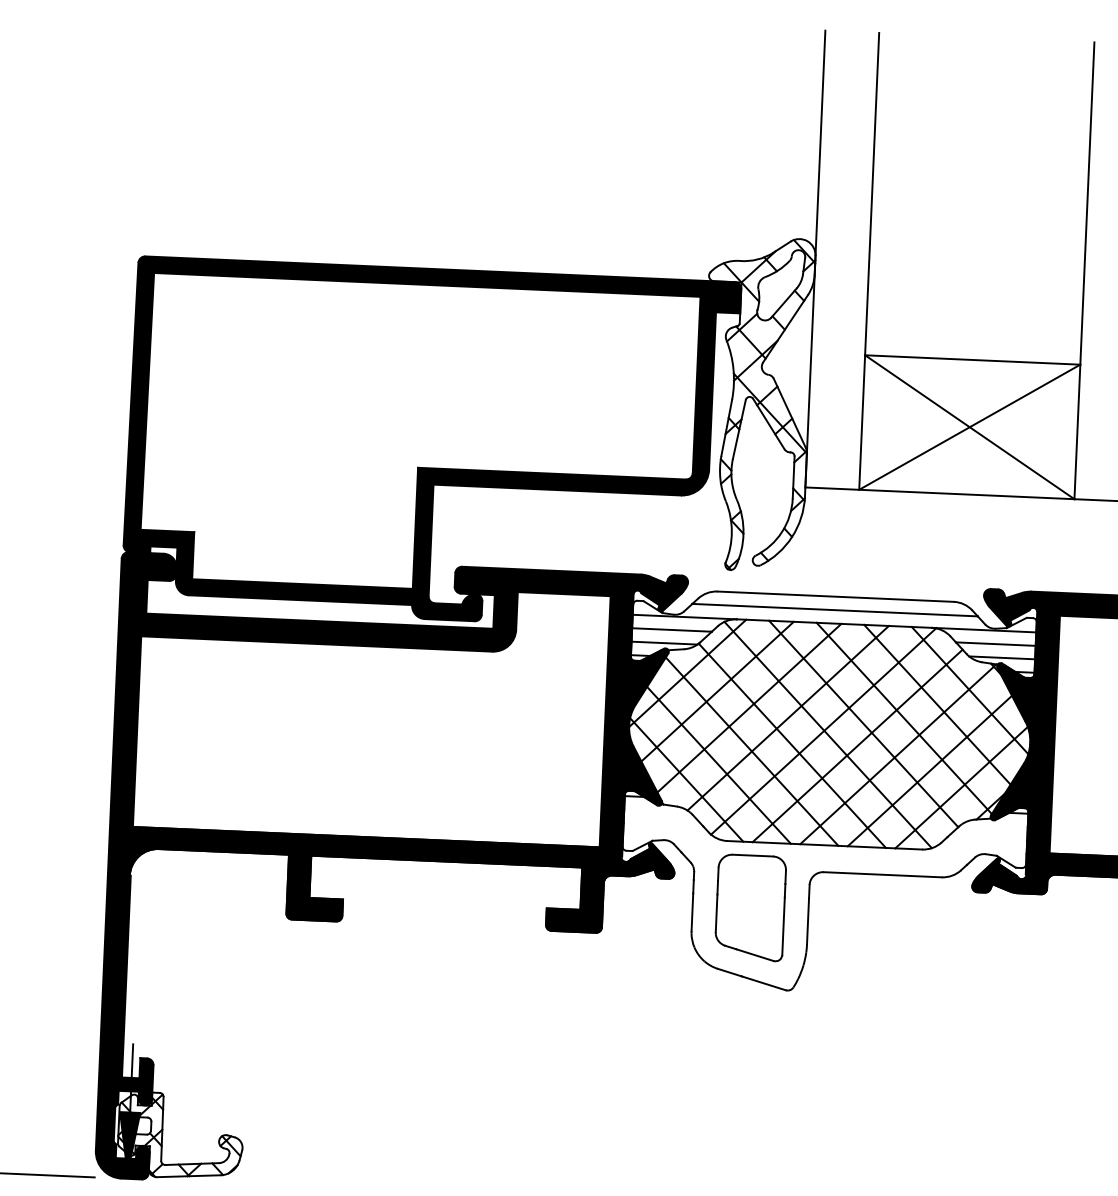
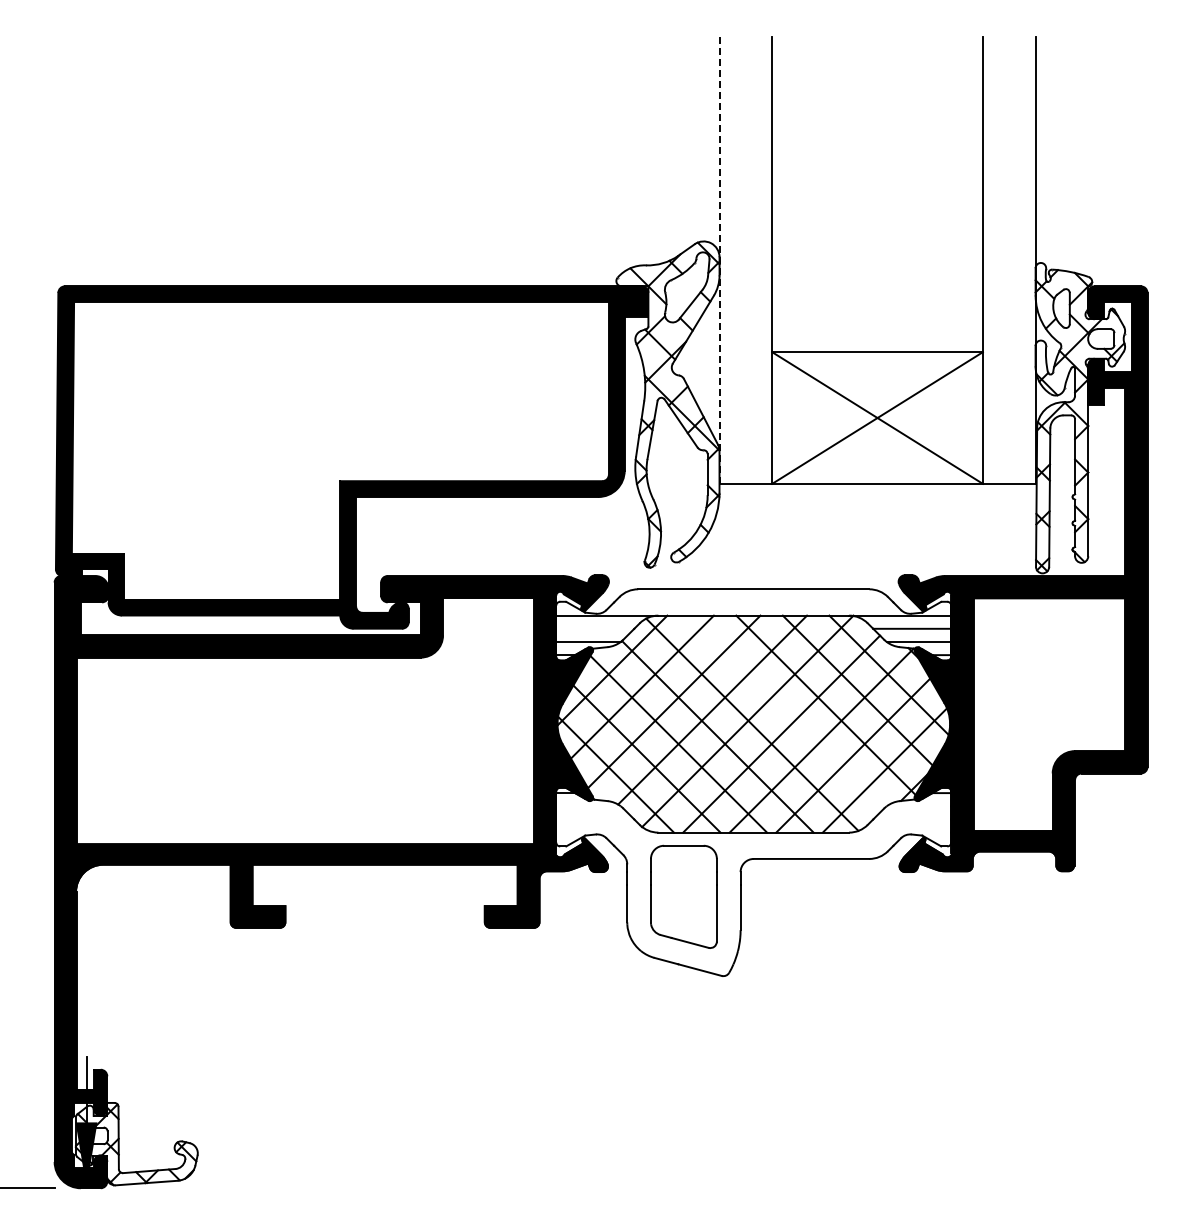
line: (815, 259) -> (719, 260), solid -> dashed
line: (834, 610) -> (753, 602), removed
line: (672, 629) -> (595, 628), removed
line: (863, 724) -> (786, 712), removed

